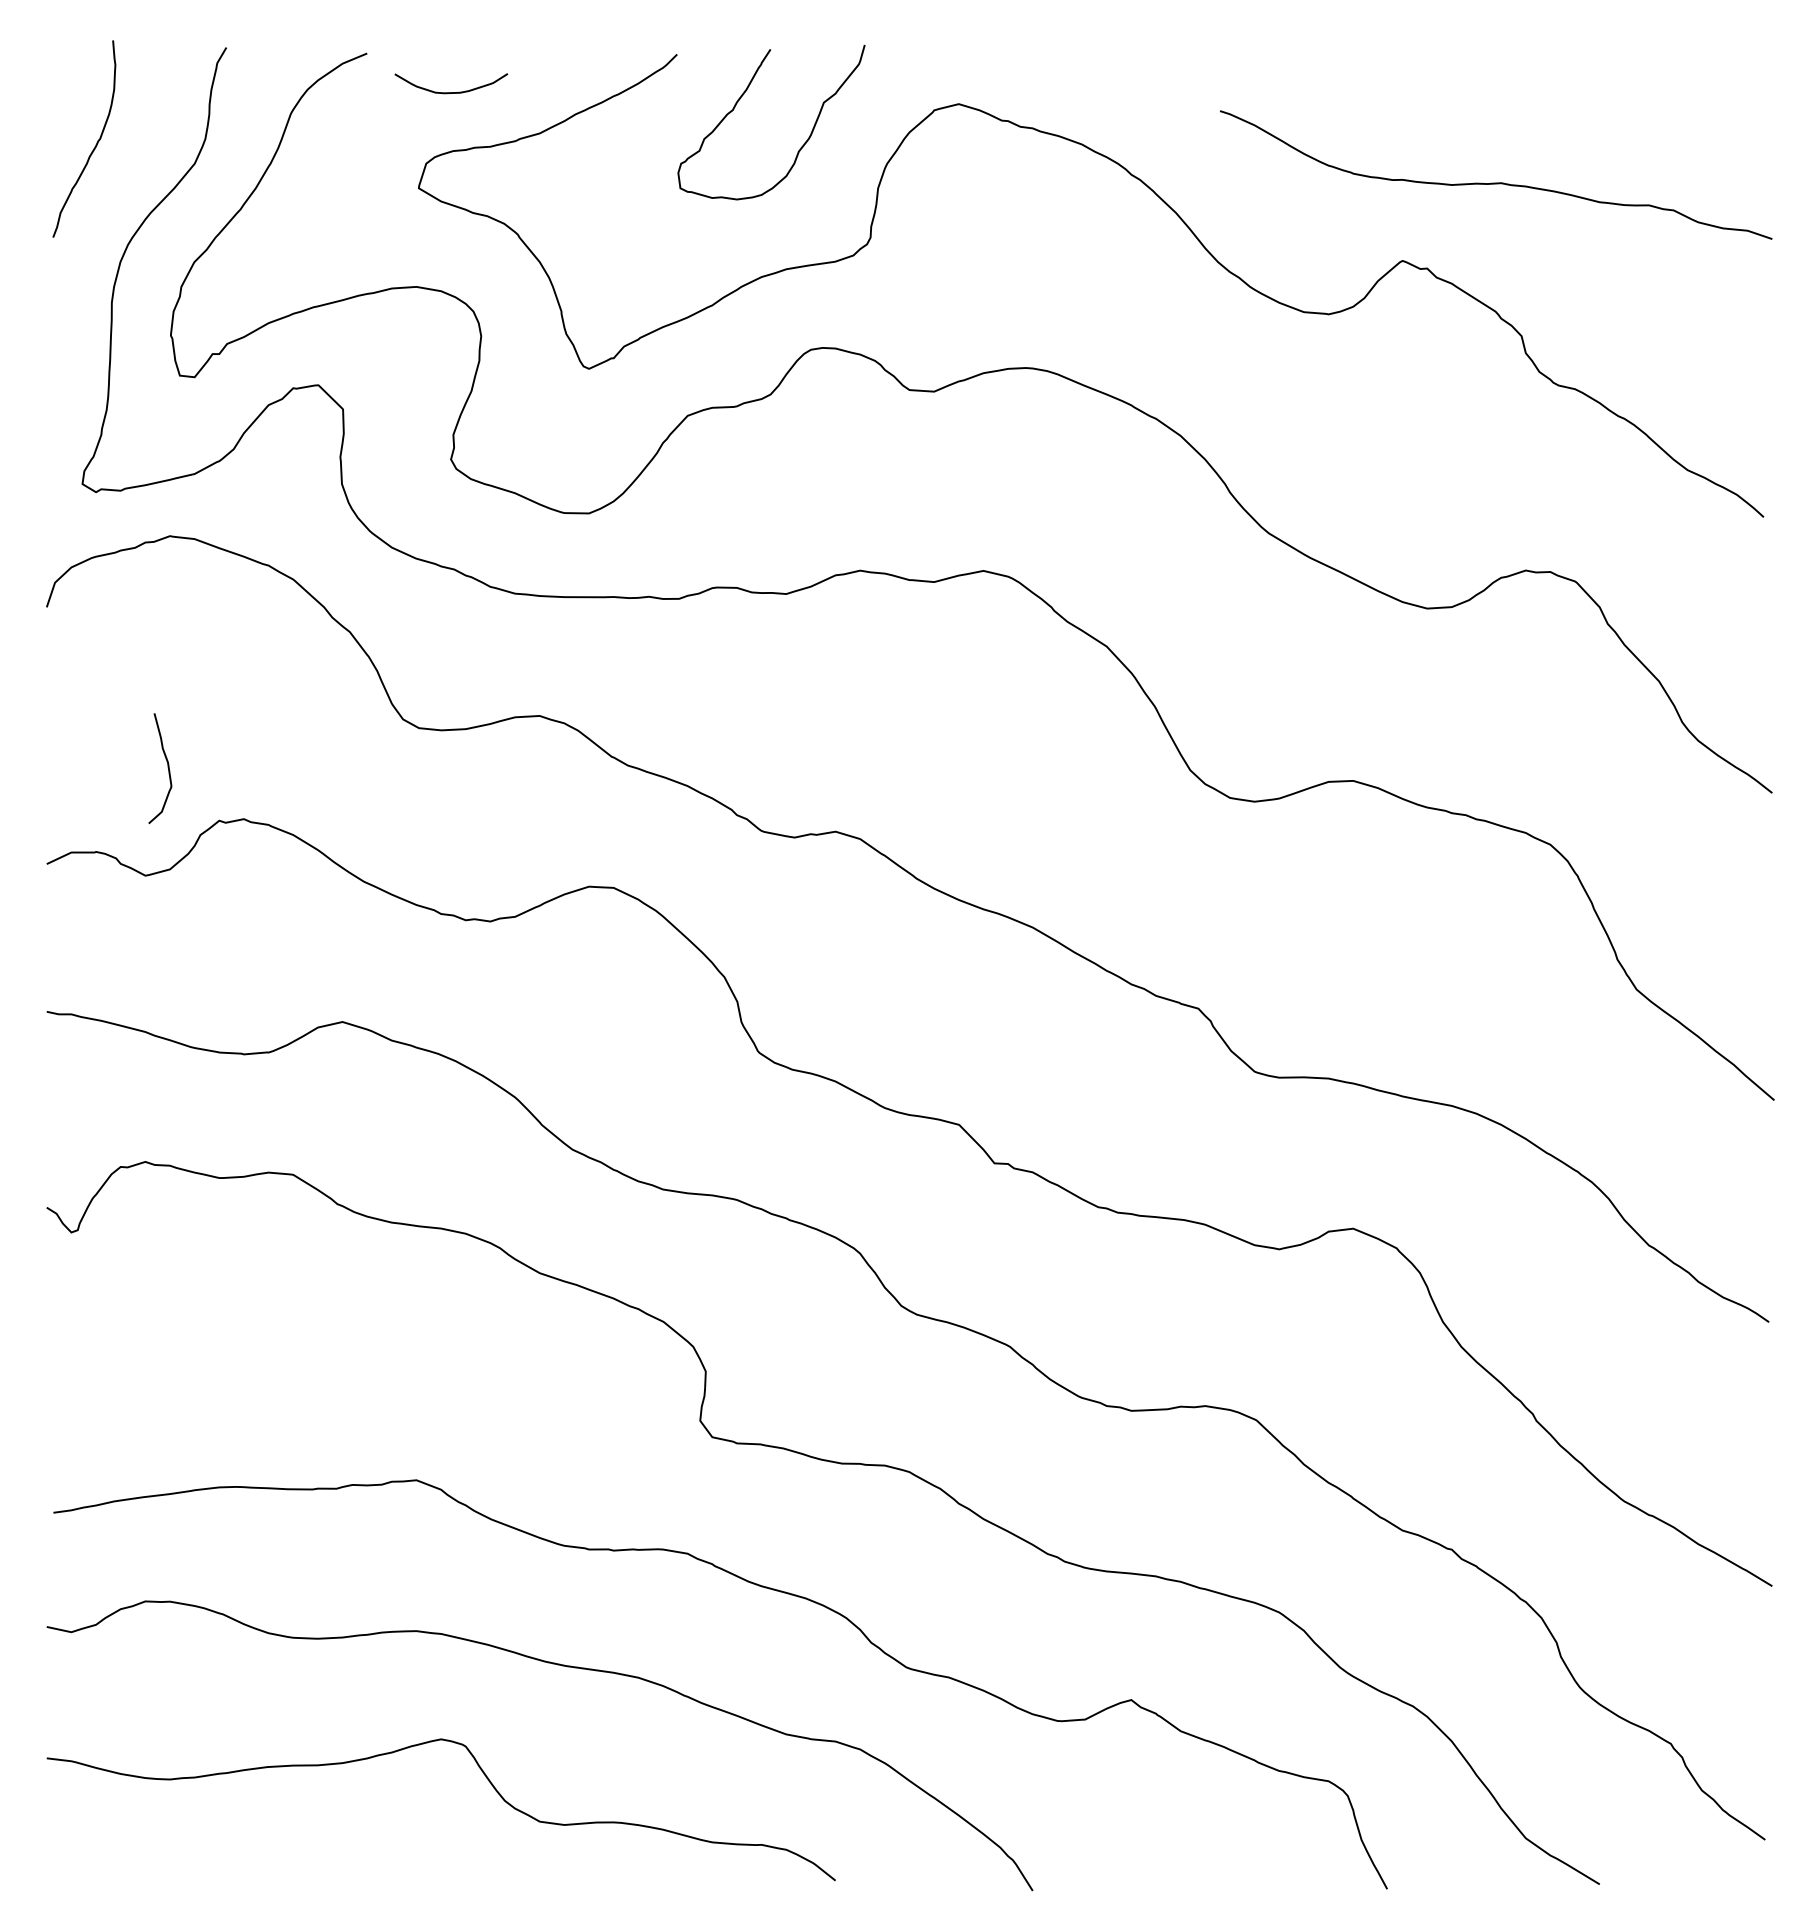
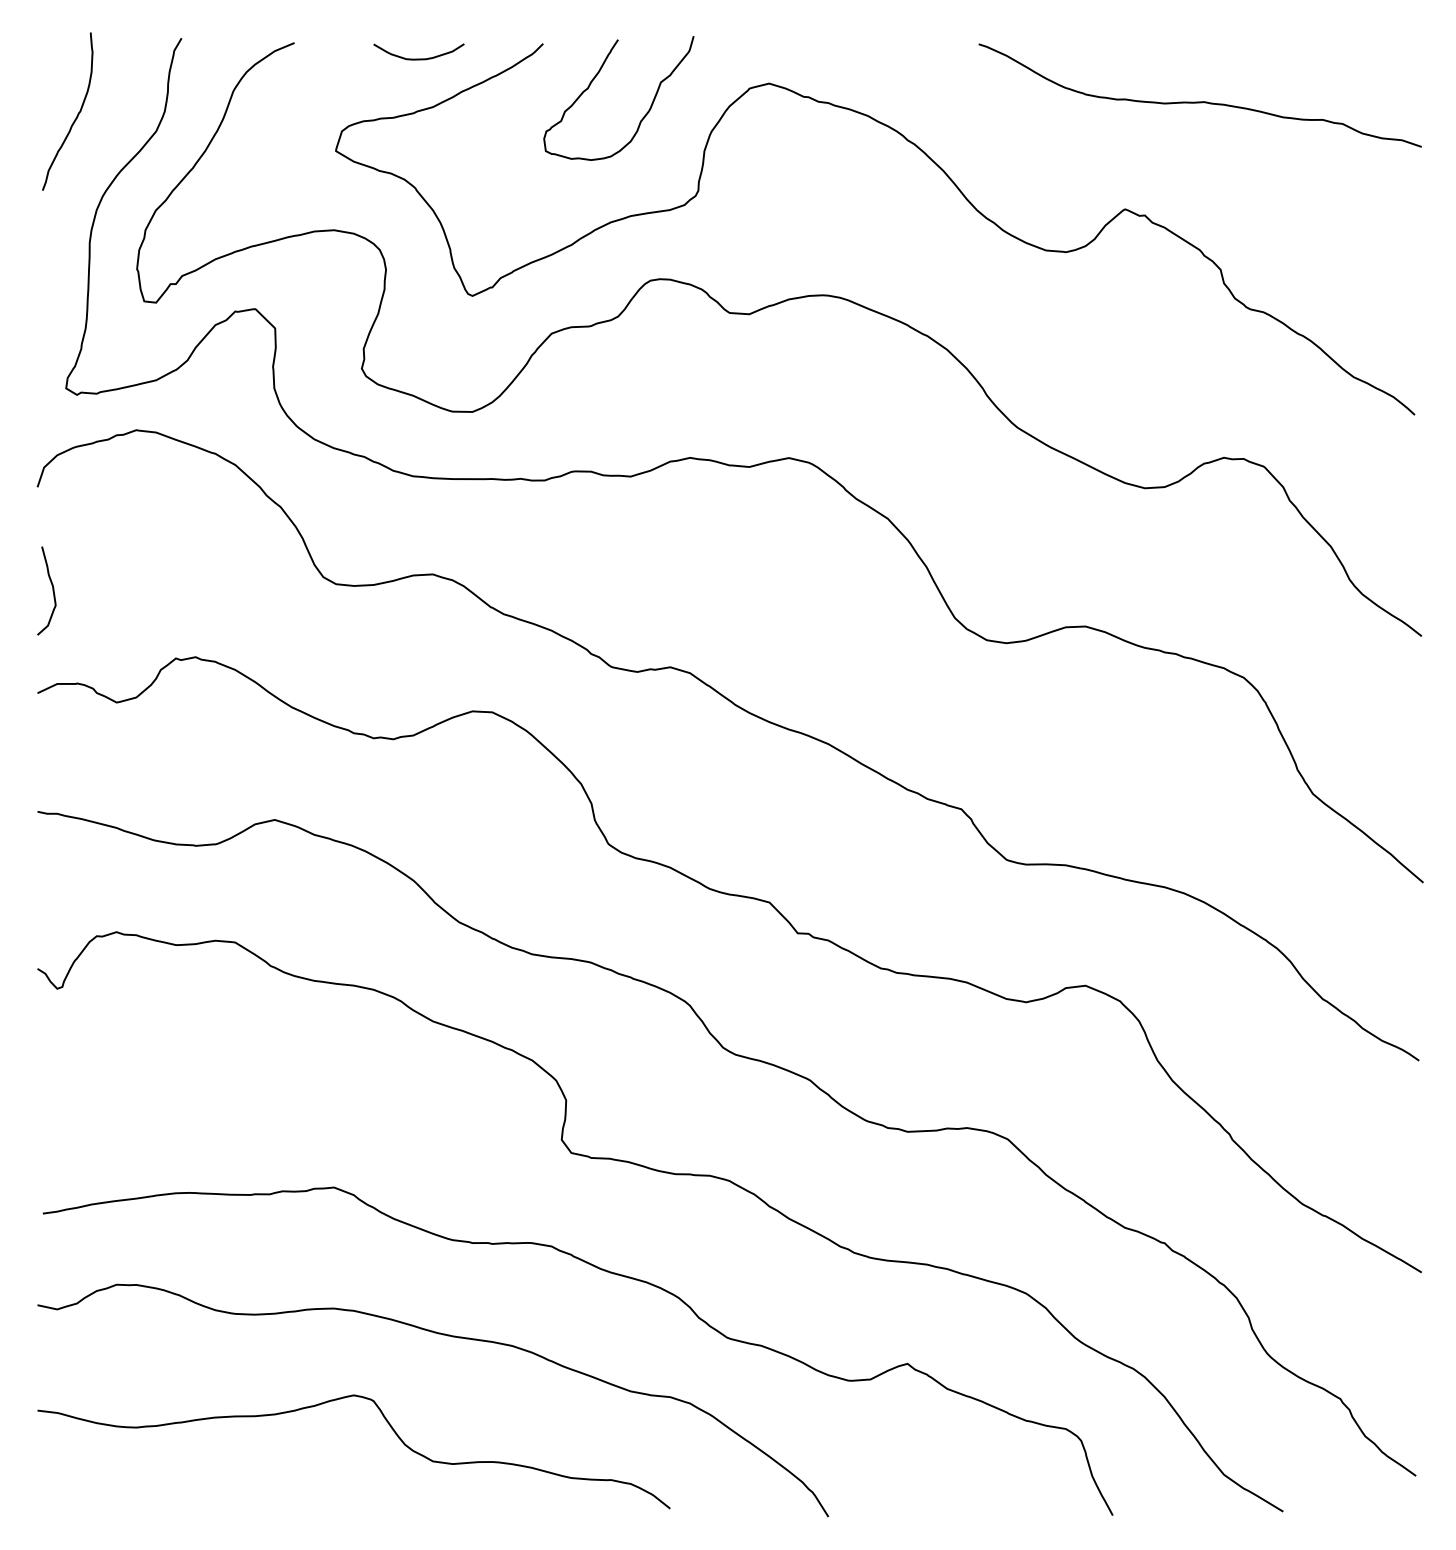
curve: (451, 92) -> (419, 59), moved
curve: (1496, 182) -> (1200, 101), moved
curve: (167, 767) -> (52, 590), moved

